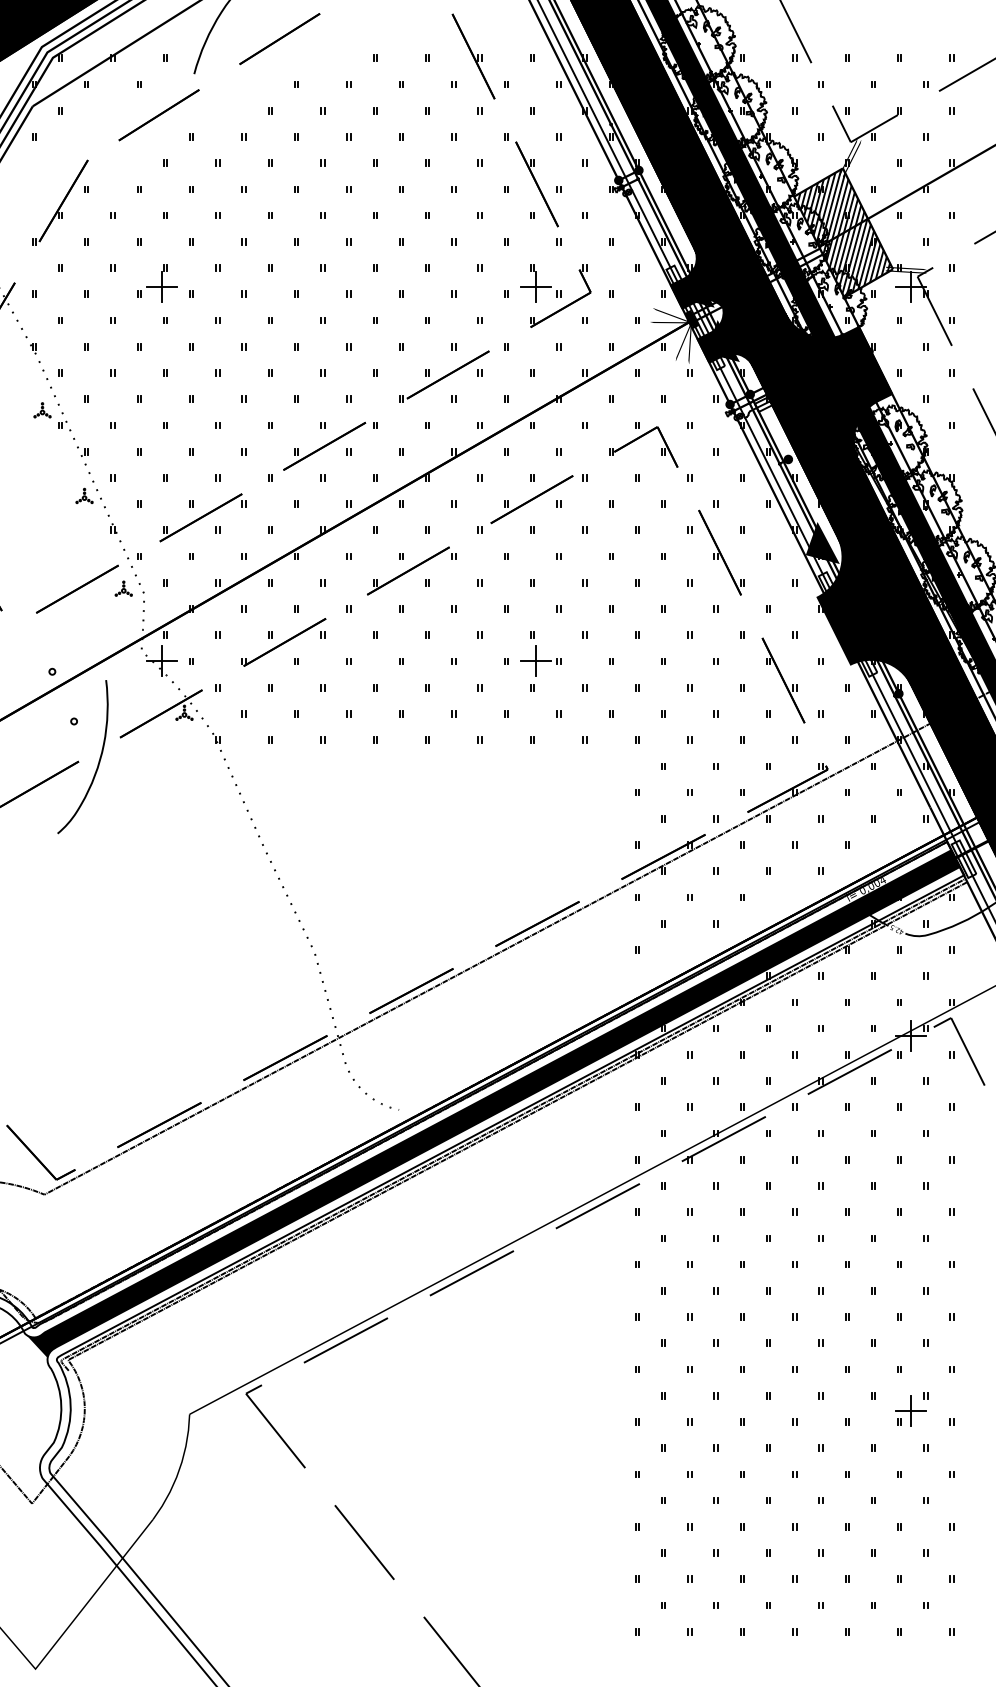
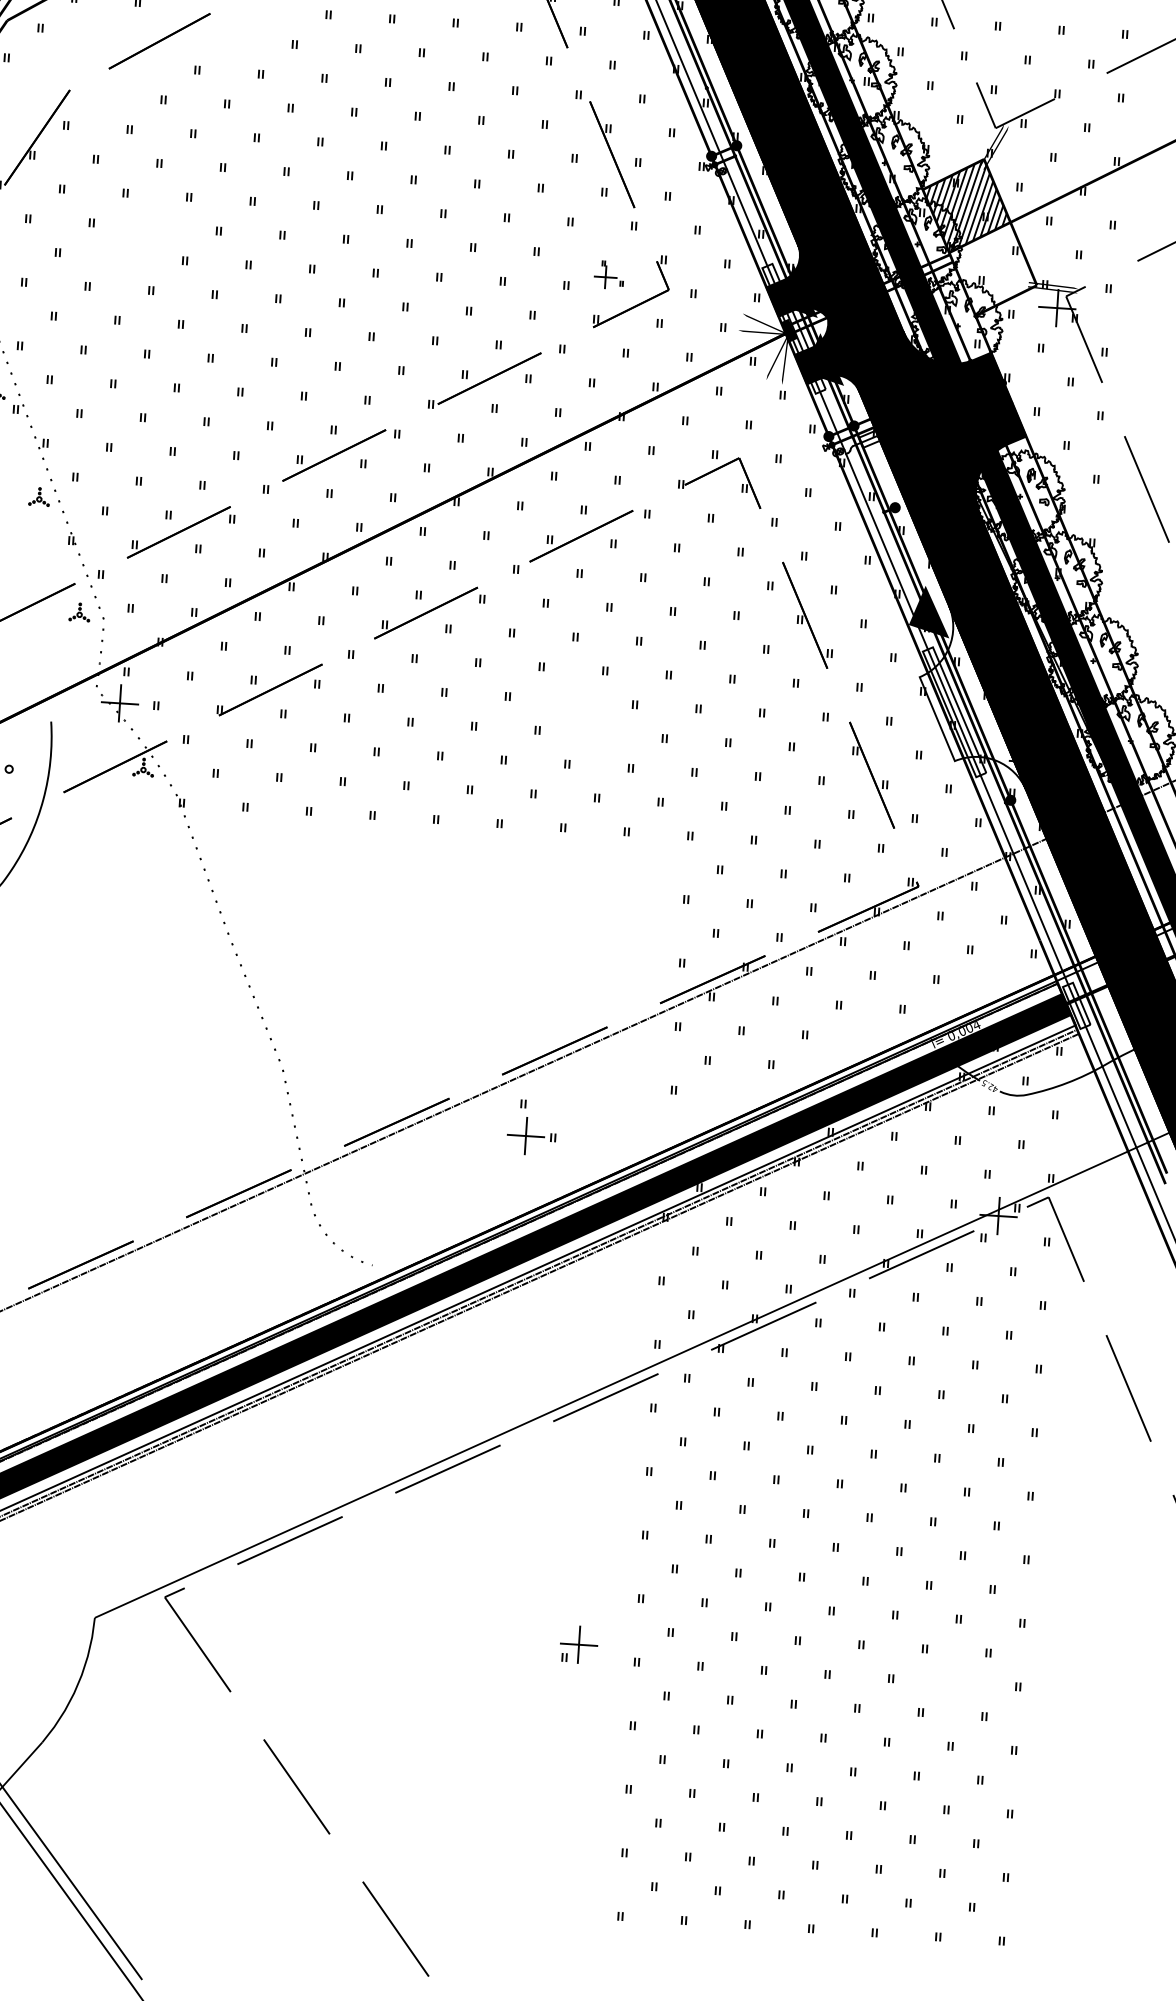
hatch: (855, 257) -> (992, 268), removed
part: (157, 283) -> (144, 245), removed
part: (540, 283) -> (608, 275), size x0.6
fill: (864, 610) -> (975, 696), removed
part: (540, 653) -> (531, 1126), moved
part: (910, 1410) -> (578, 1644), moved

